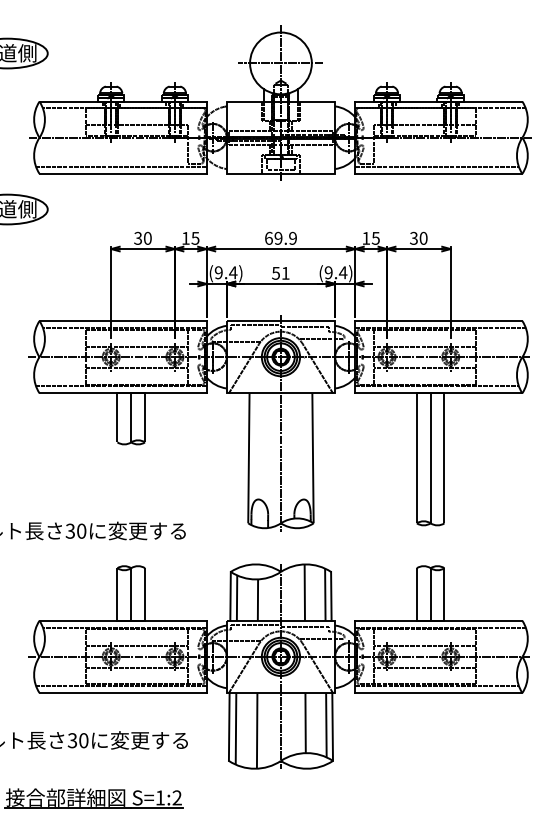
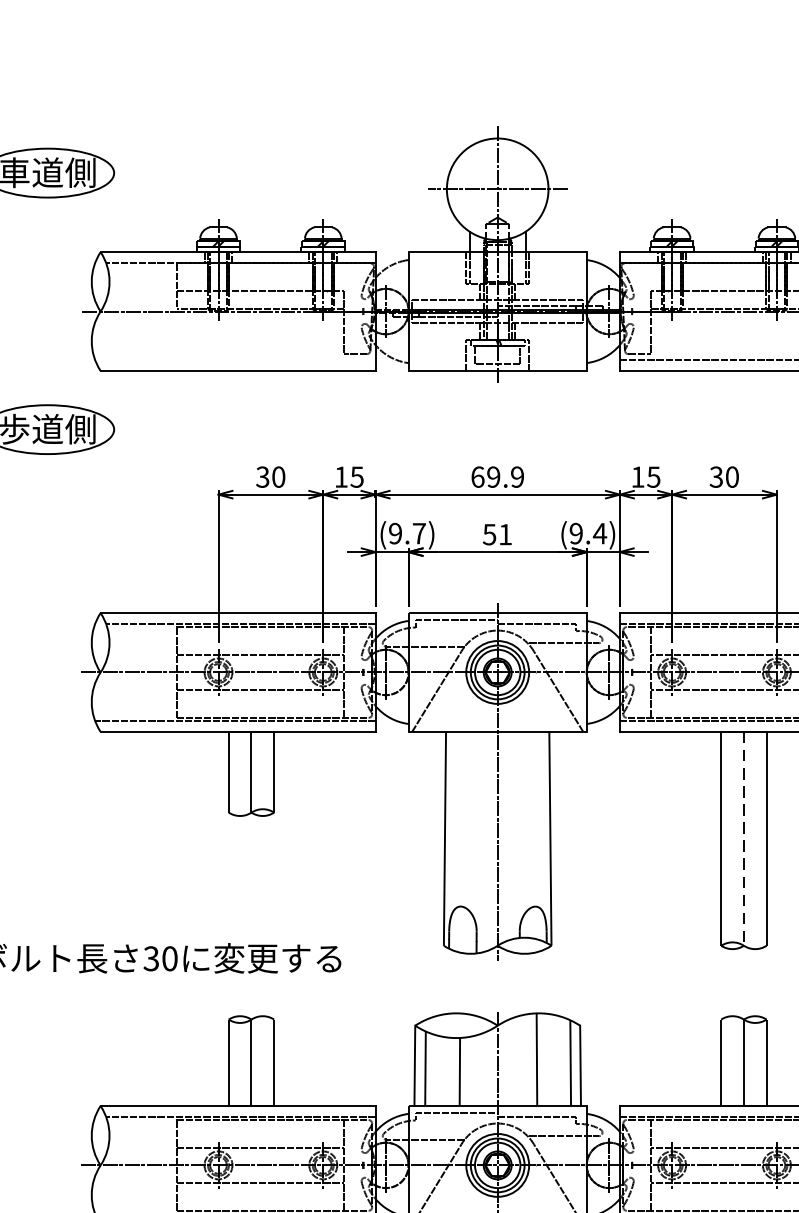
line: (121, 167) -> (235, 360), removed
text: (233, 272) -> (419, 533), (9.4) -> (9.7)
line: (430, 458) -> (743, 839), solid -> dashed

